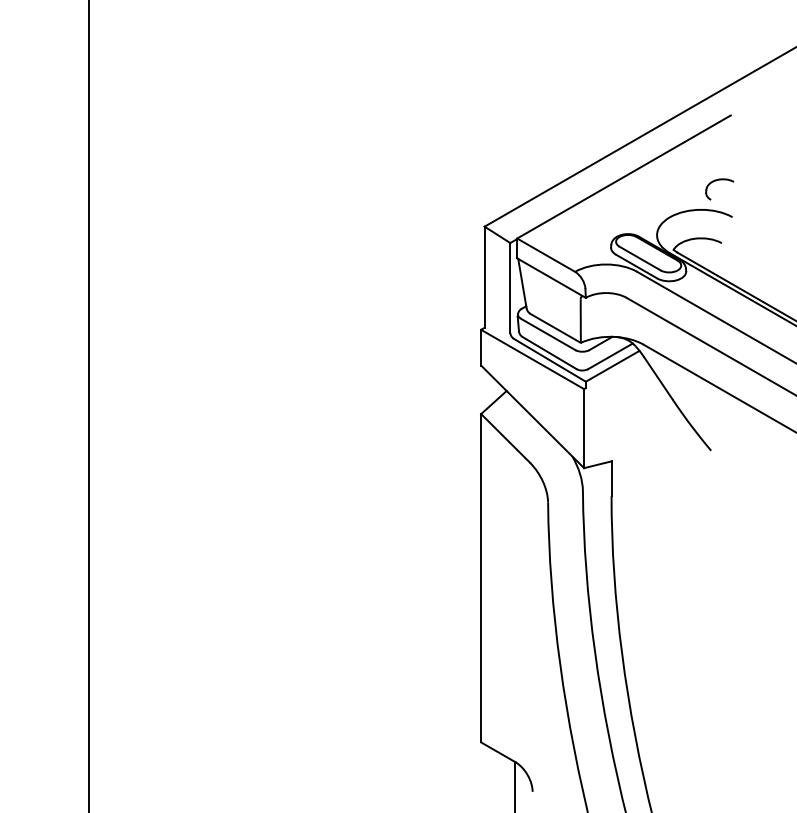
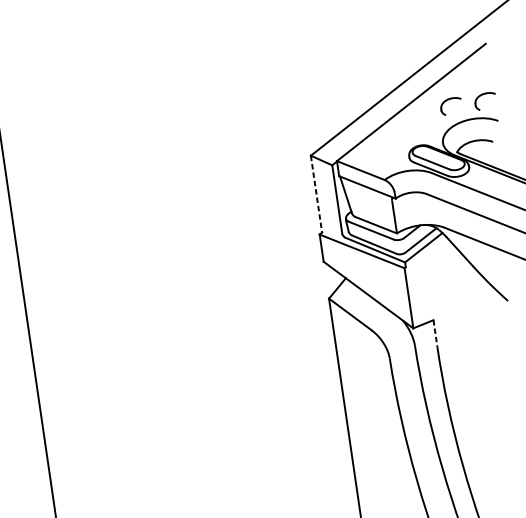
part: (671, 181) -> (448, 100), added
line: (484, 277) -> (316, 194), solid -> dashed
line: (611, 479) -> (435, 333), solid -> dashed

